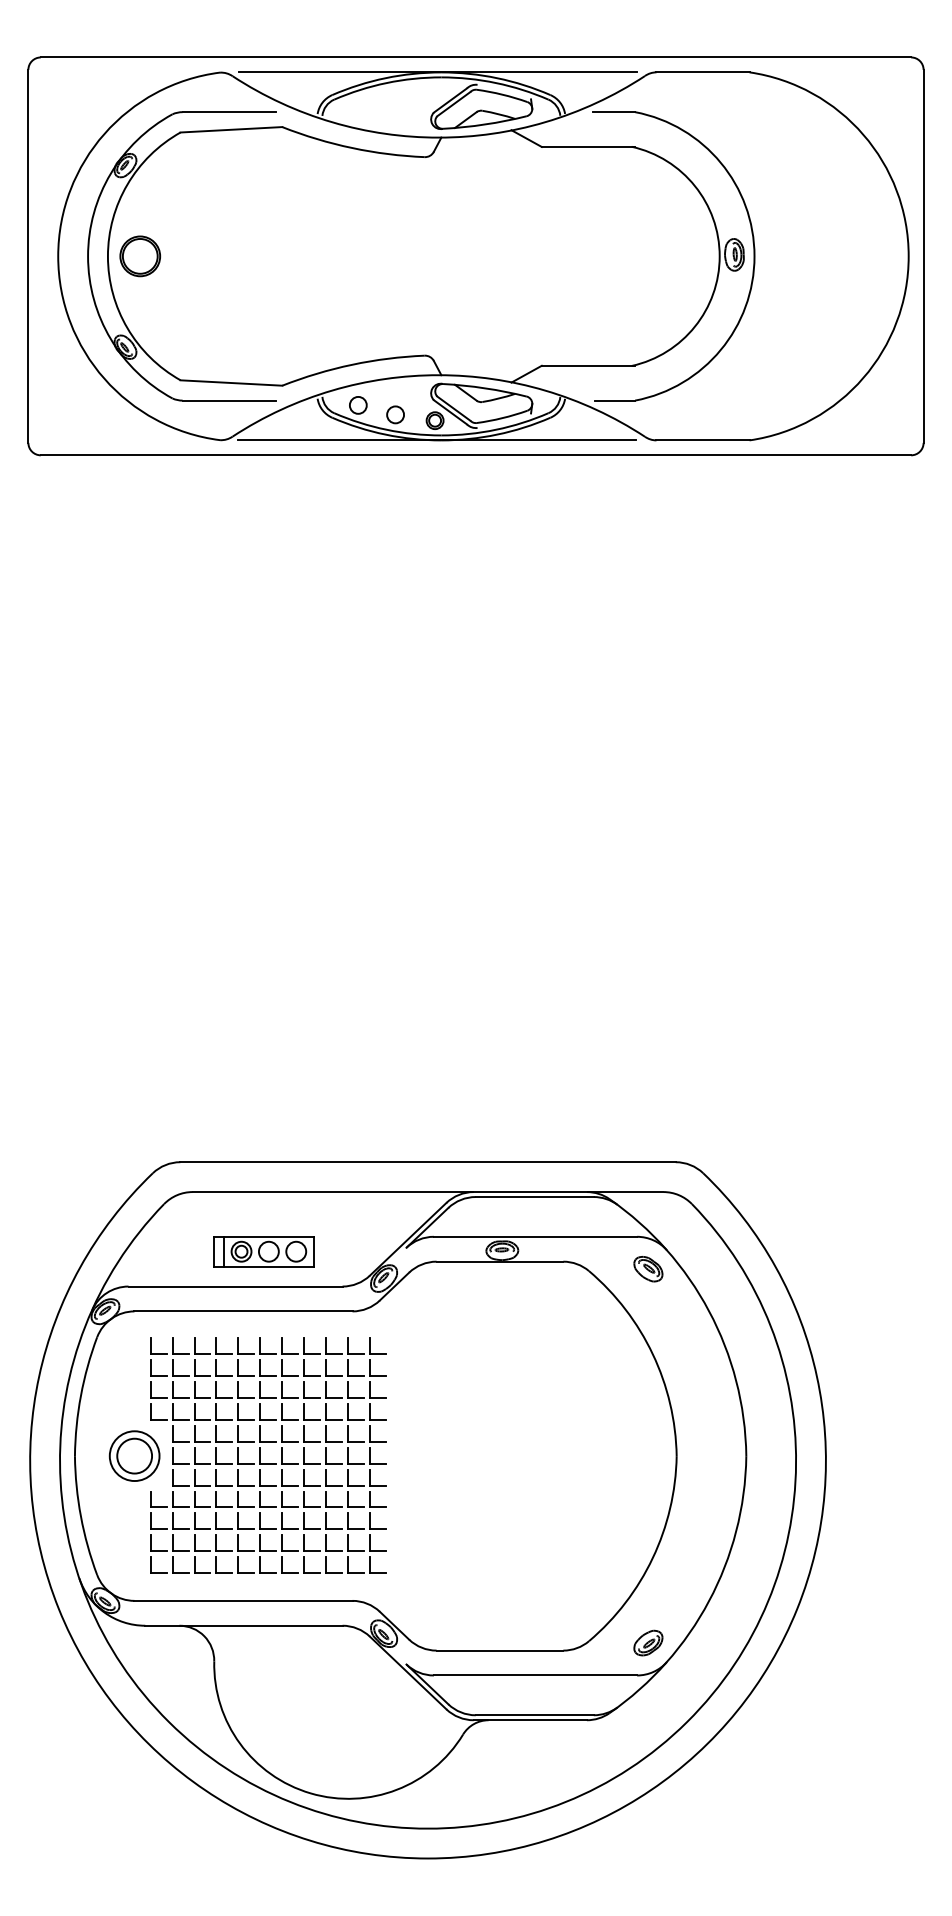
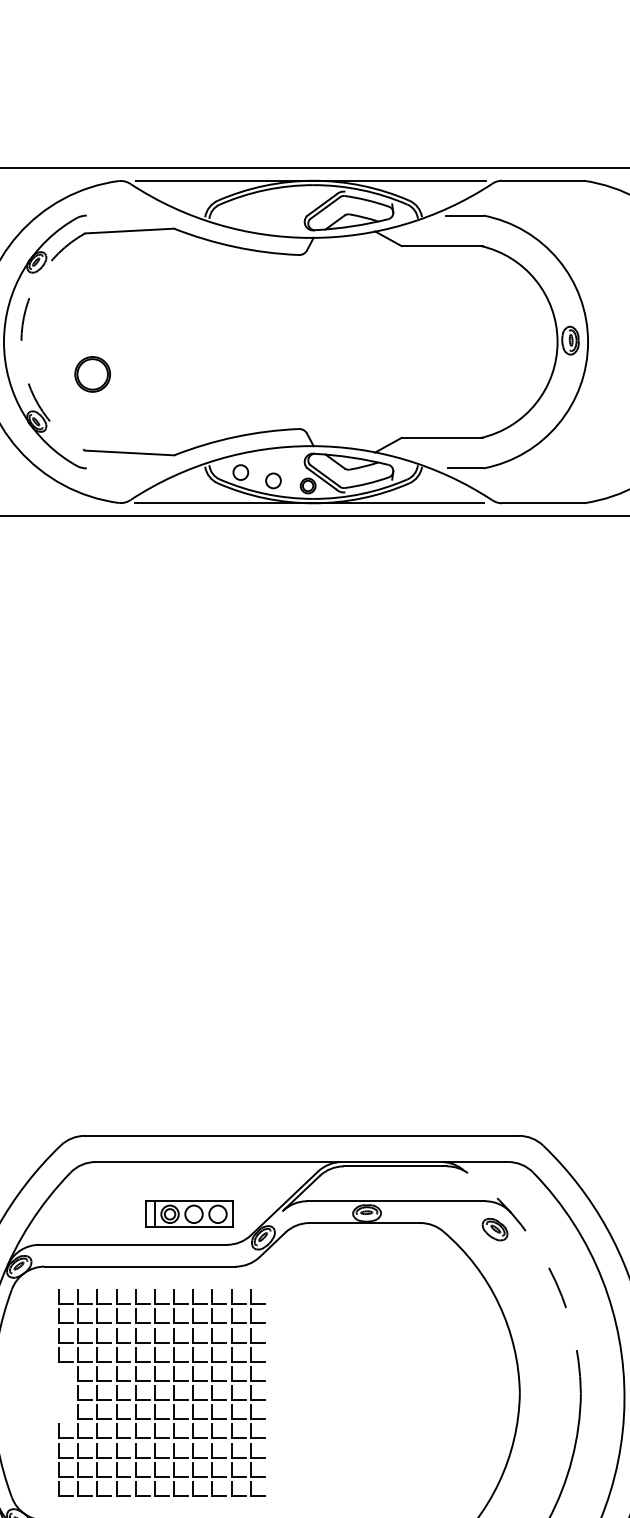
line: (228, 112) -> (127, 215), removed
arc: (107, 256) -> (21, 342), solid -> dashed
part: (140, 256) -> (92, 374), moved
line: (228, 400) -> (127, 468), removed
part: (263, 1251) -> (189, 1214), moved
arc: (709, 1311) -> (548, 1266), solid -> dashed
part: (134, 1455) -> (44, 1392), removed

